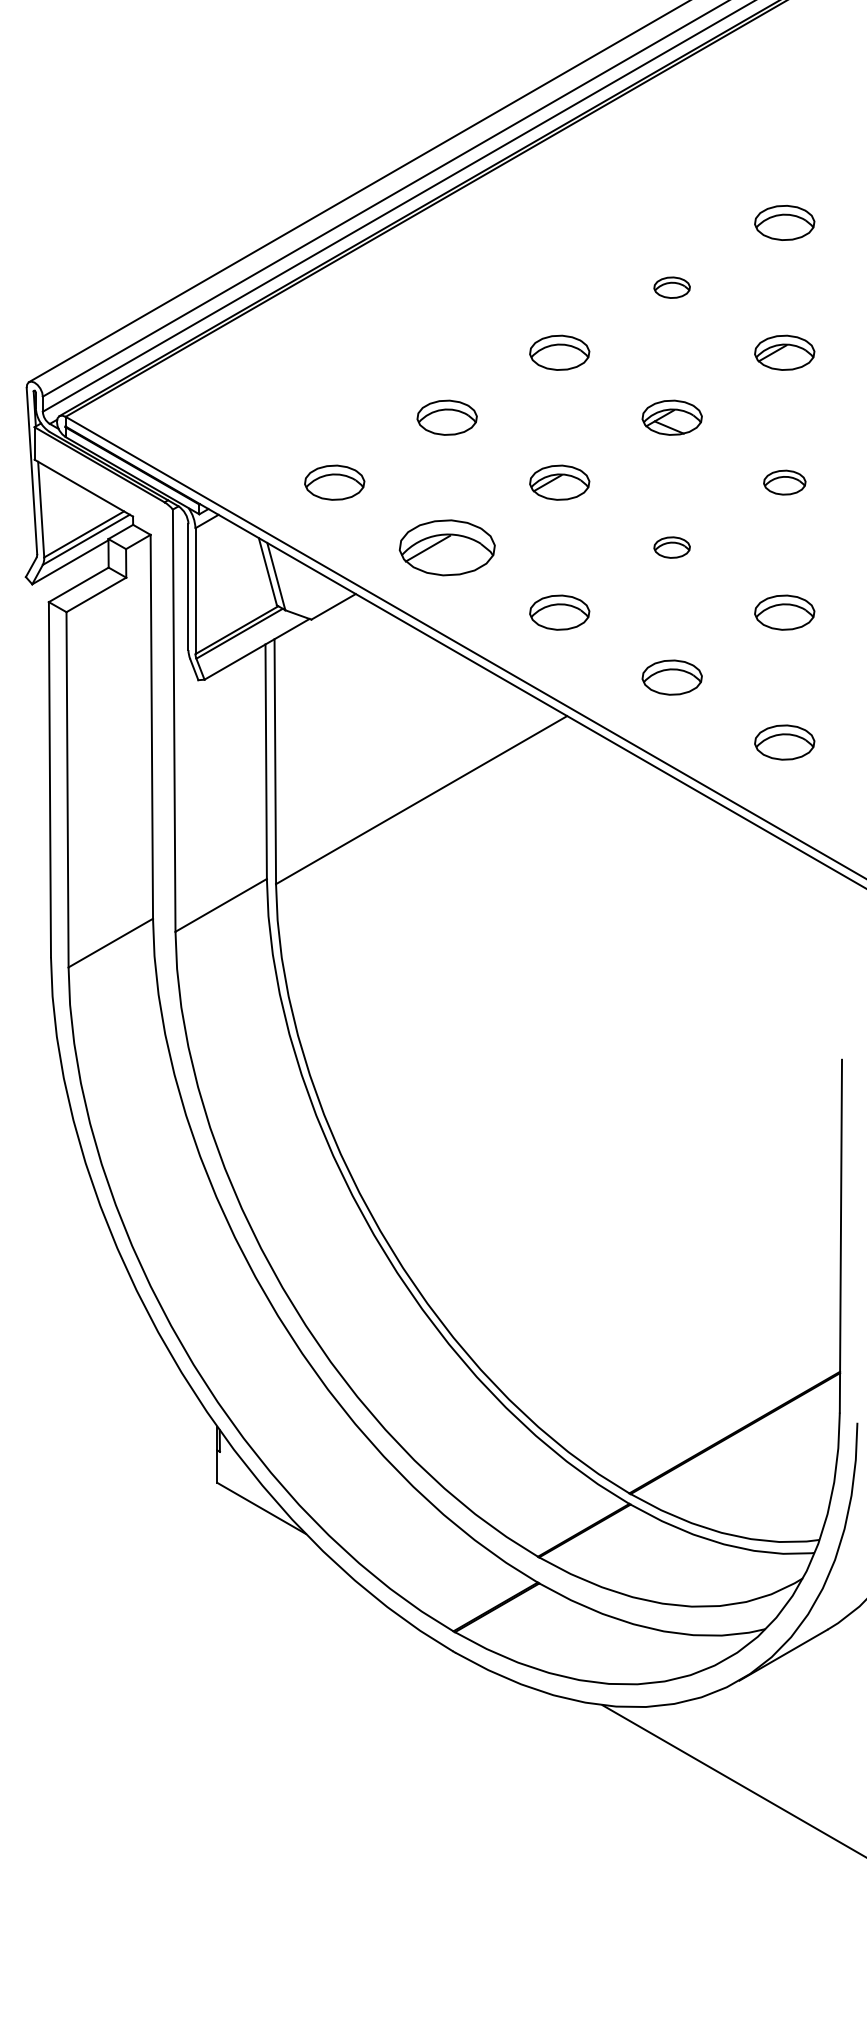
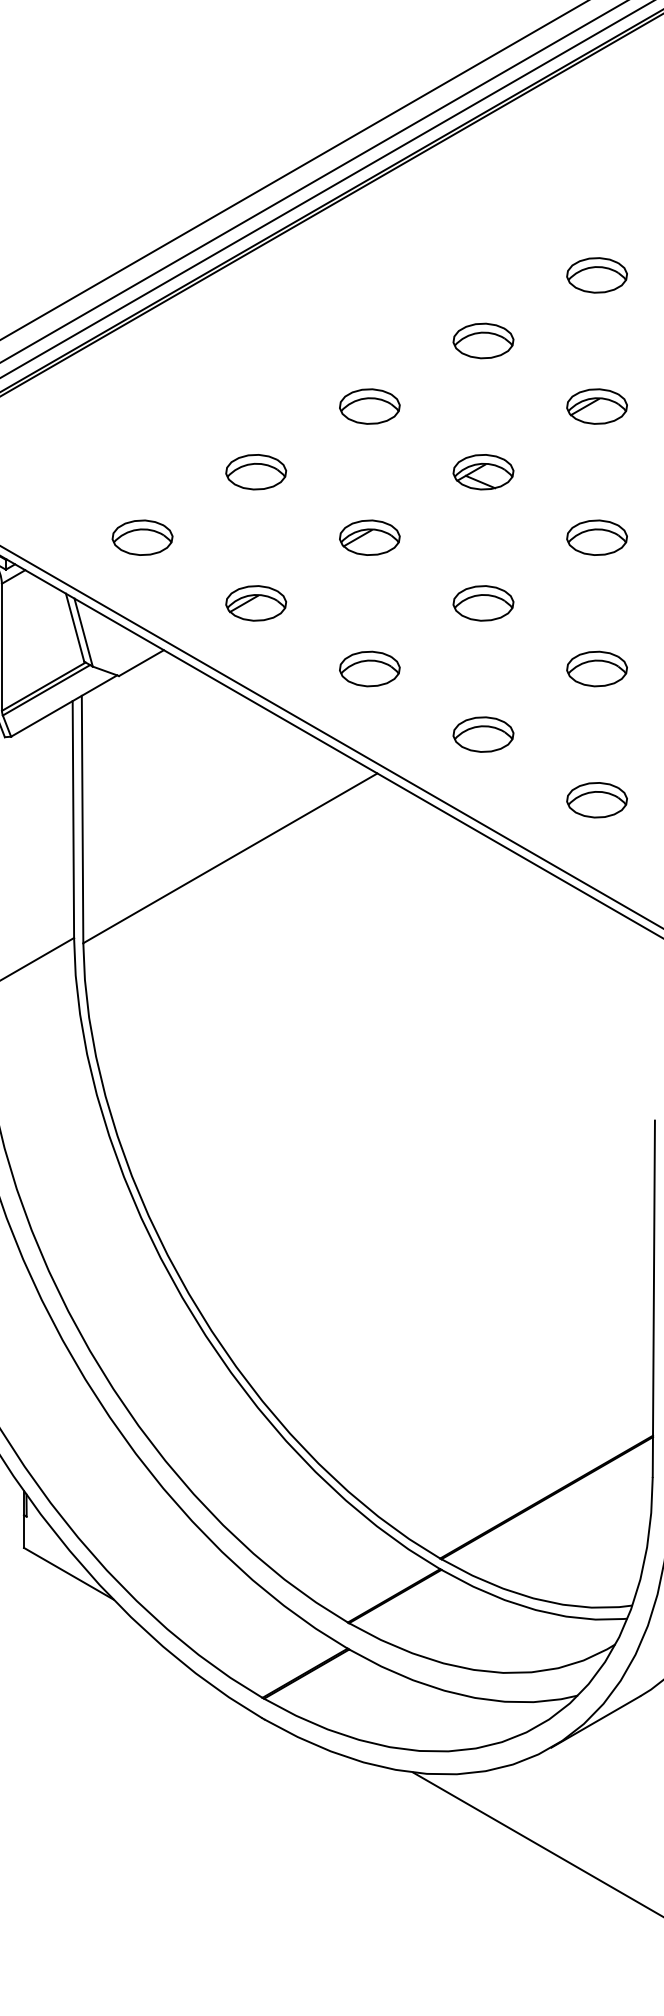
part: (671, 287) -> (482, 340), size x1.67
part: (784, 482) -> (596, 537), size x1.43
part: (446, 547) -> (255, 603), size x0.62
part: (671, 547) -> (482, 603), size x1.67

